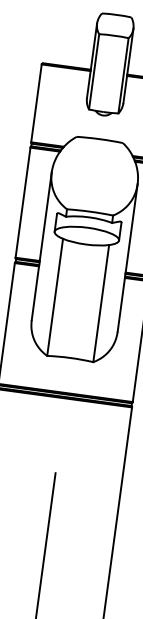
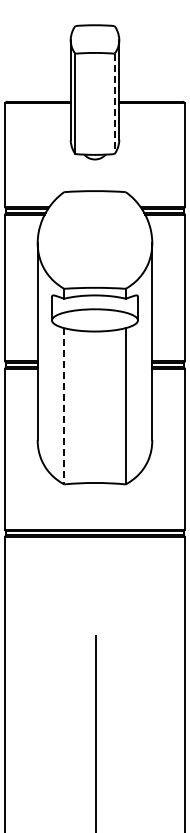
line: (123, 76) -> (114, 104), solid -> dashed
line: (55, 297) -> (64, 406), solid -> dashed

